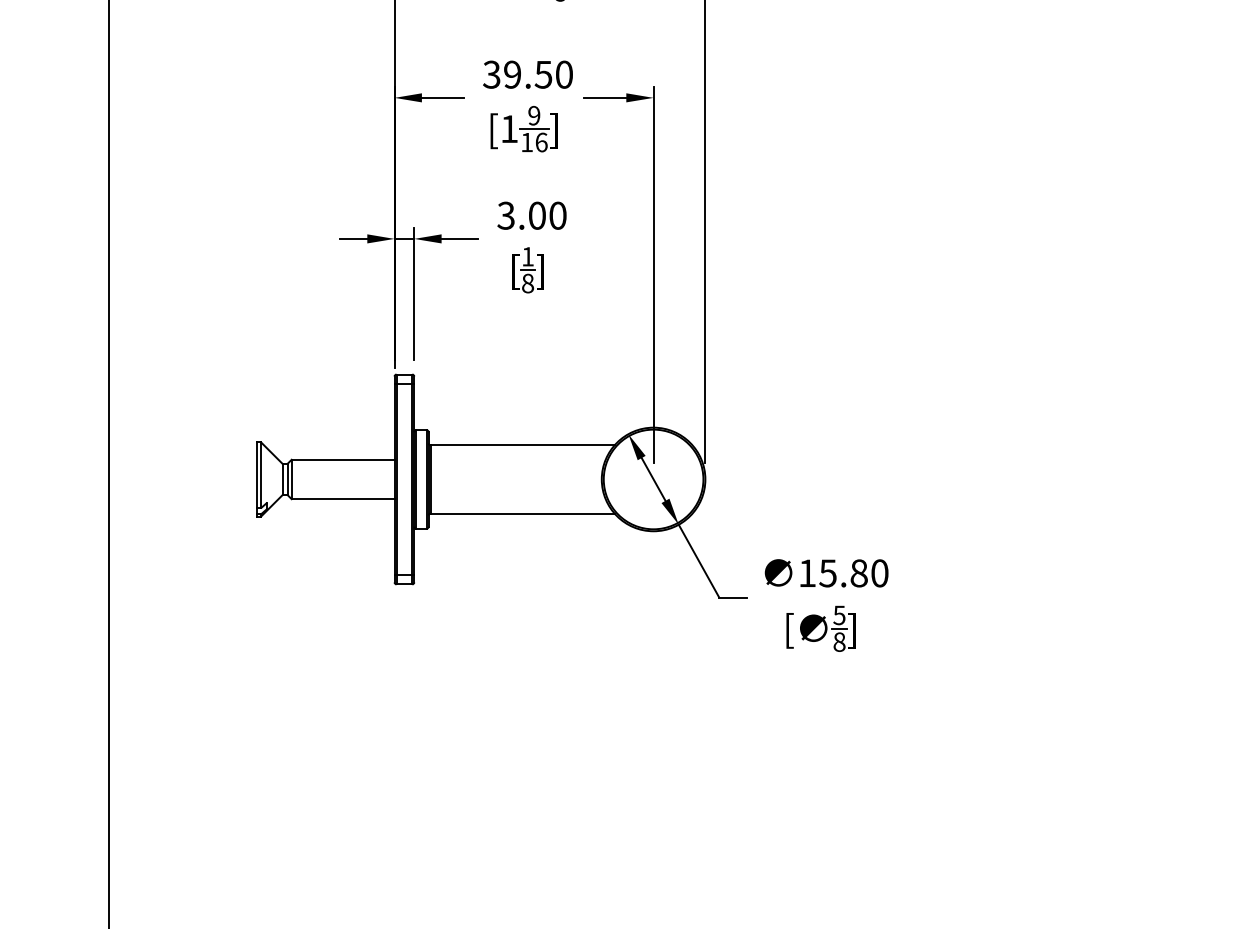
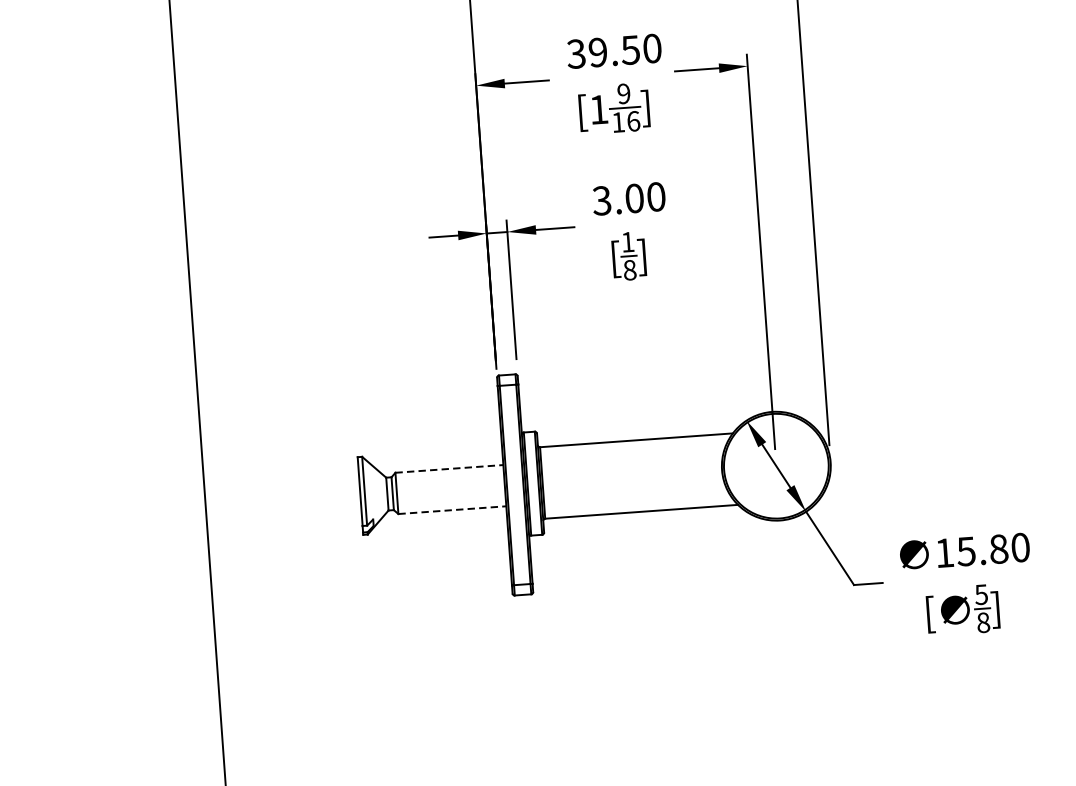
line: (343, 459) -> (449, 468), solid -> dashed
line: (343, 499) -> (452, 510), solid -> dashed

